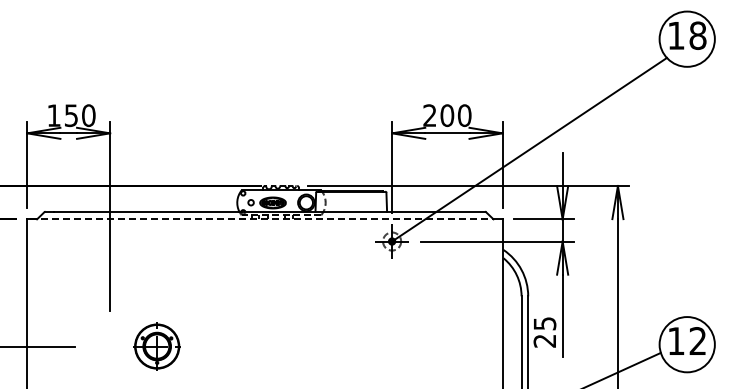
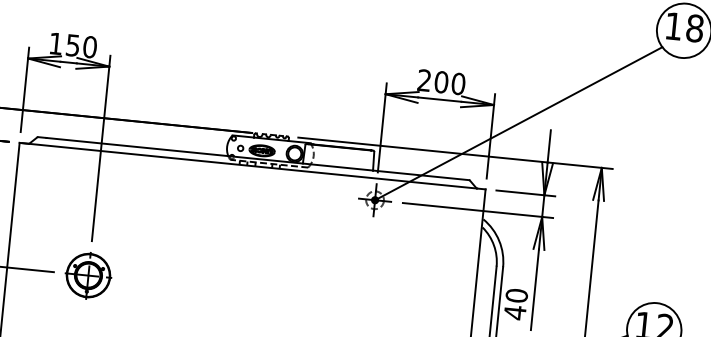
line: (262, 219) -> (250, 165), dashed -> solid
text: (544, 332) -> (515, 304), 25 -> 40
part: (156, 346) -> (87, 275), moved

